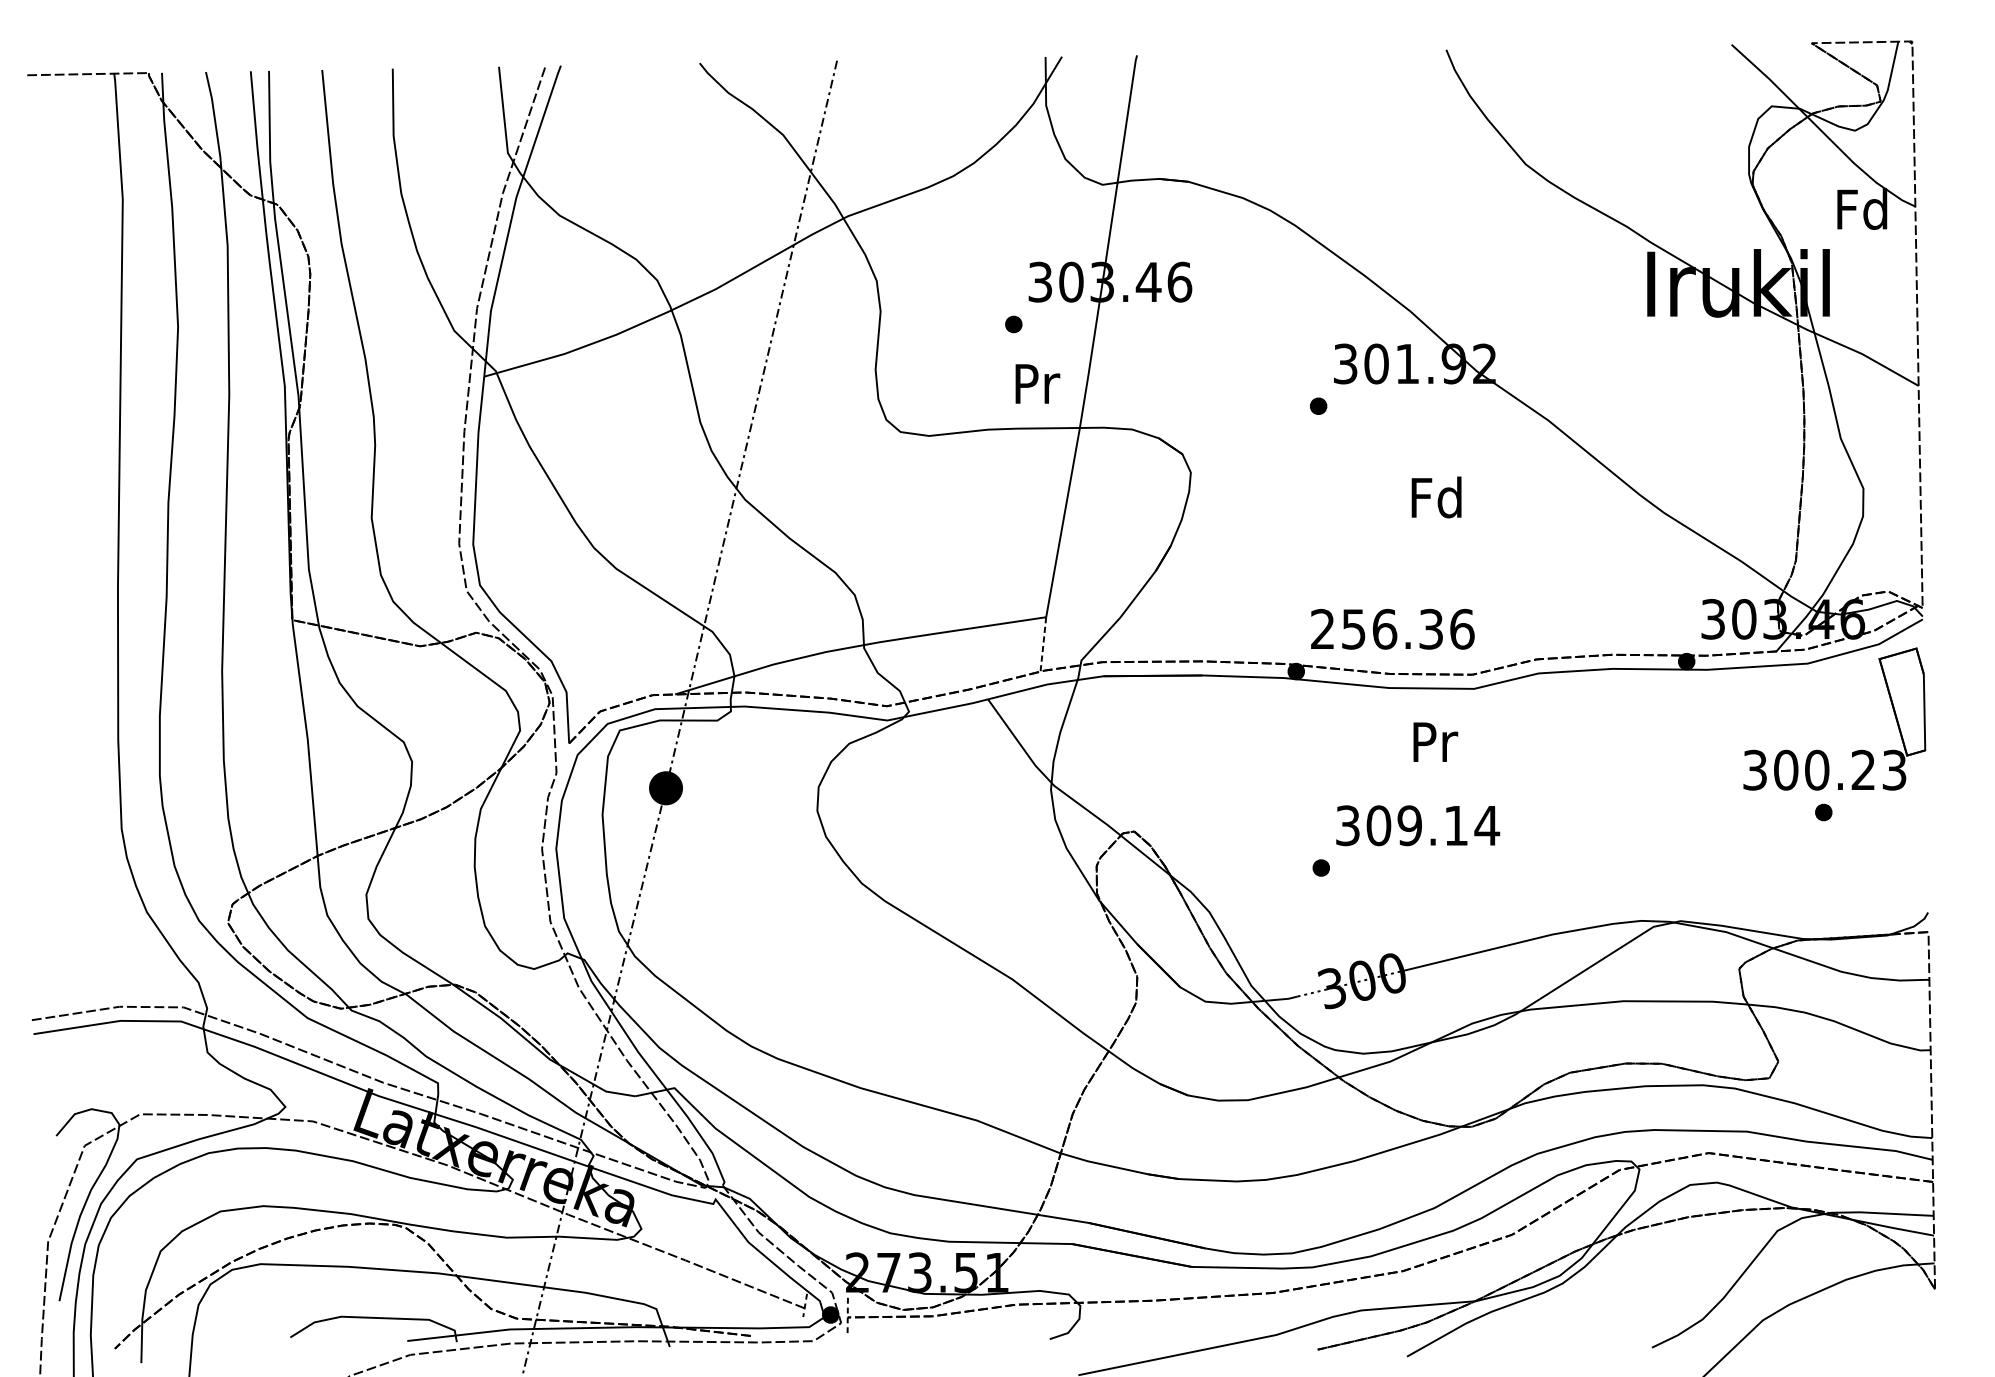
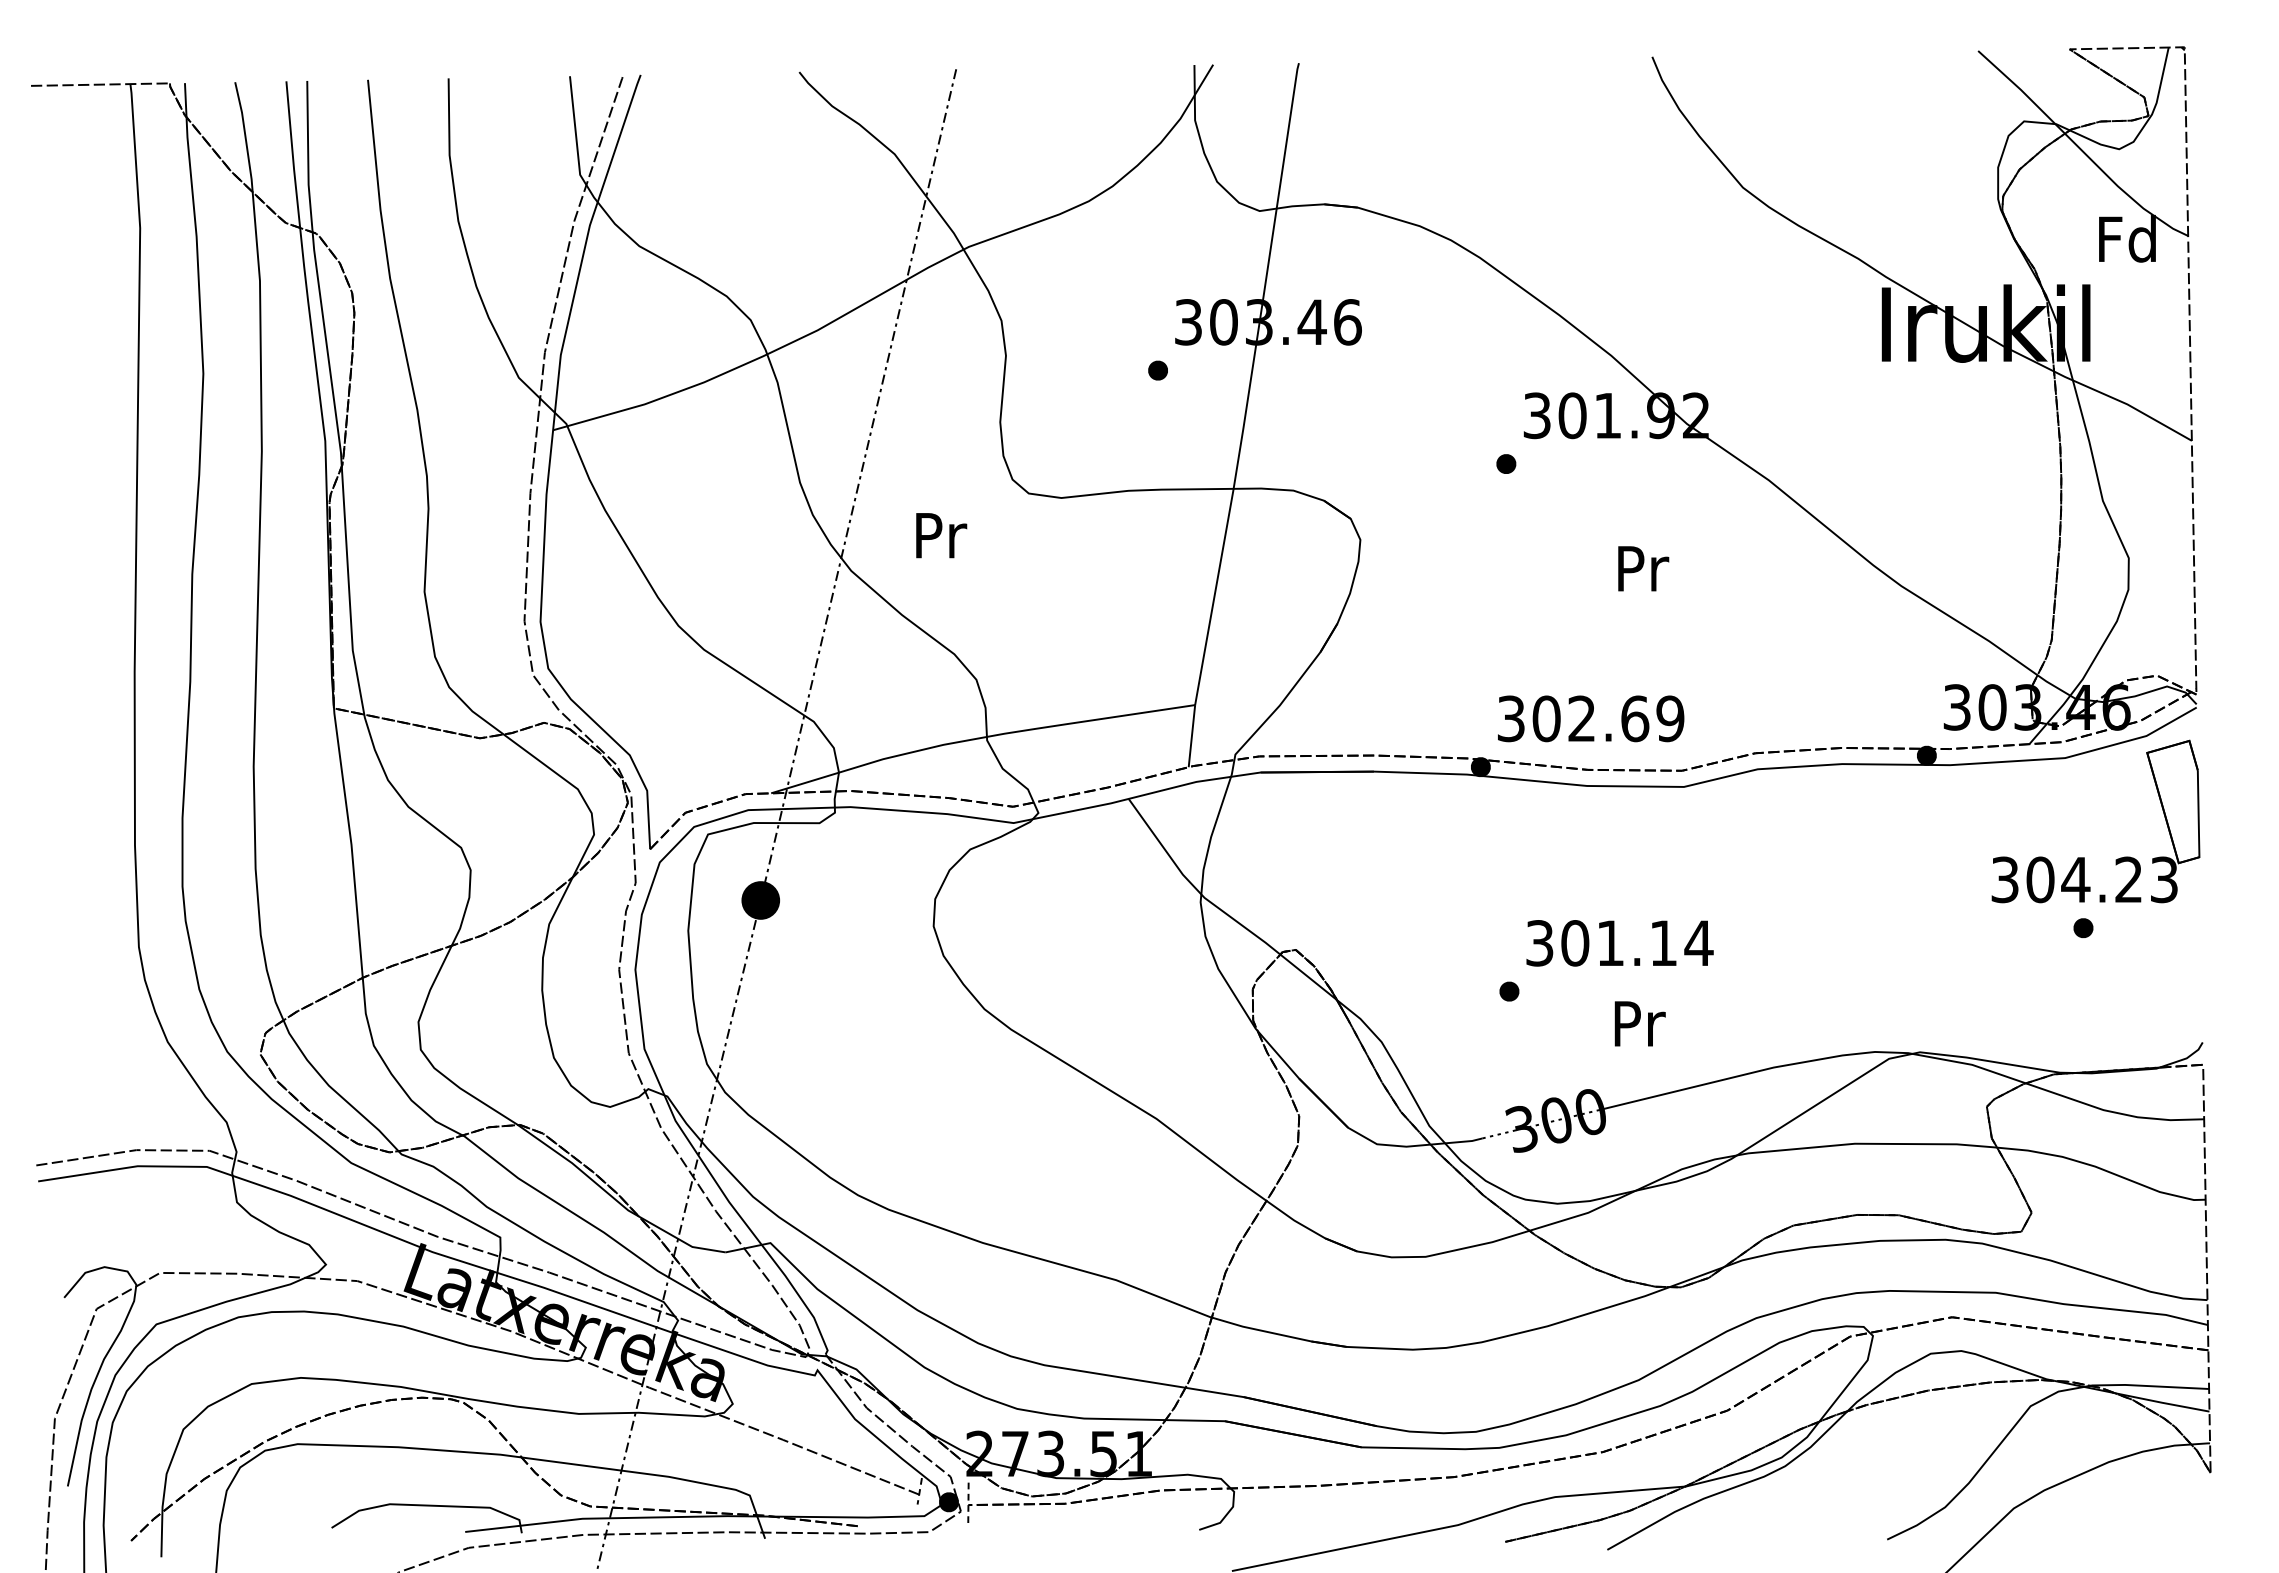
text: (1037, 383) -> (941, 535), moved
text: (1436, 497) -> (1640, 568), Fd -> Pr
text: (1392, 628) -> (1590, 718), 256.36 -> 302.69
line: (1043, 644) -> (1191, 736), dashed -> solid
text: (1435, 741) -> (1639, 1023), moved
text: (1816, 769) -> (2075, 879), 300.23 -> 304.23
text: (1409, 825) -> (1610, 943), 309.14 -> 301.14

